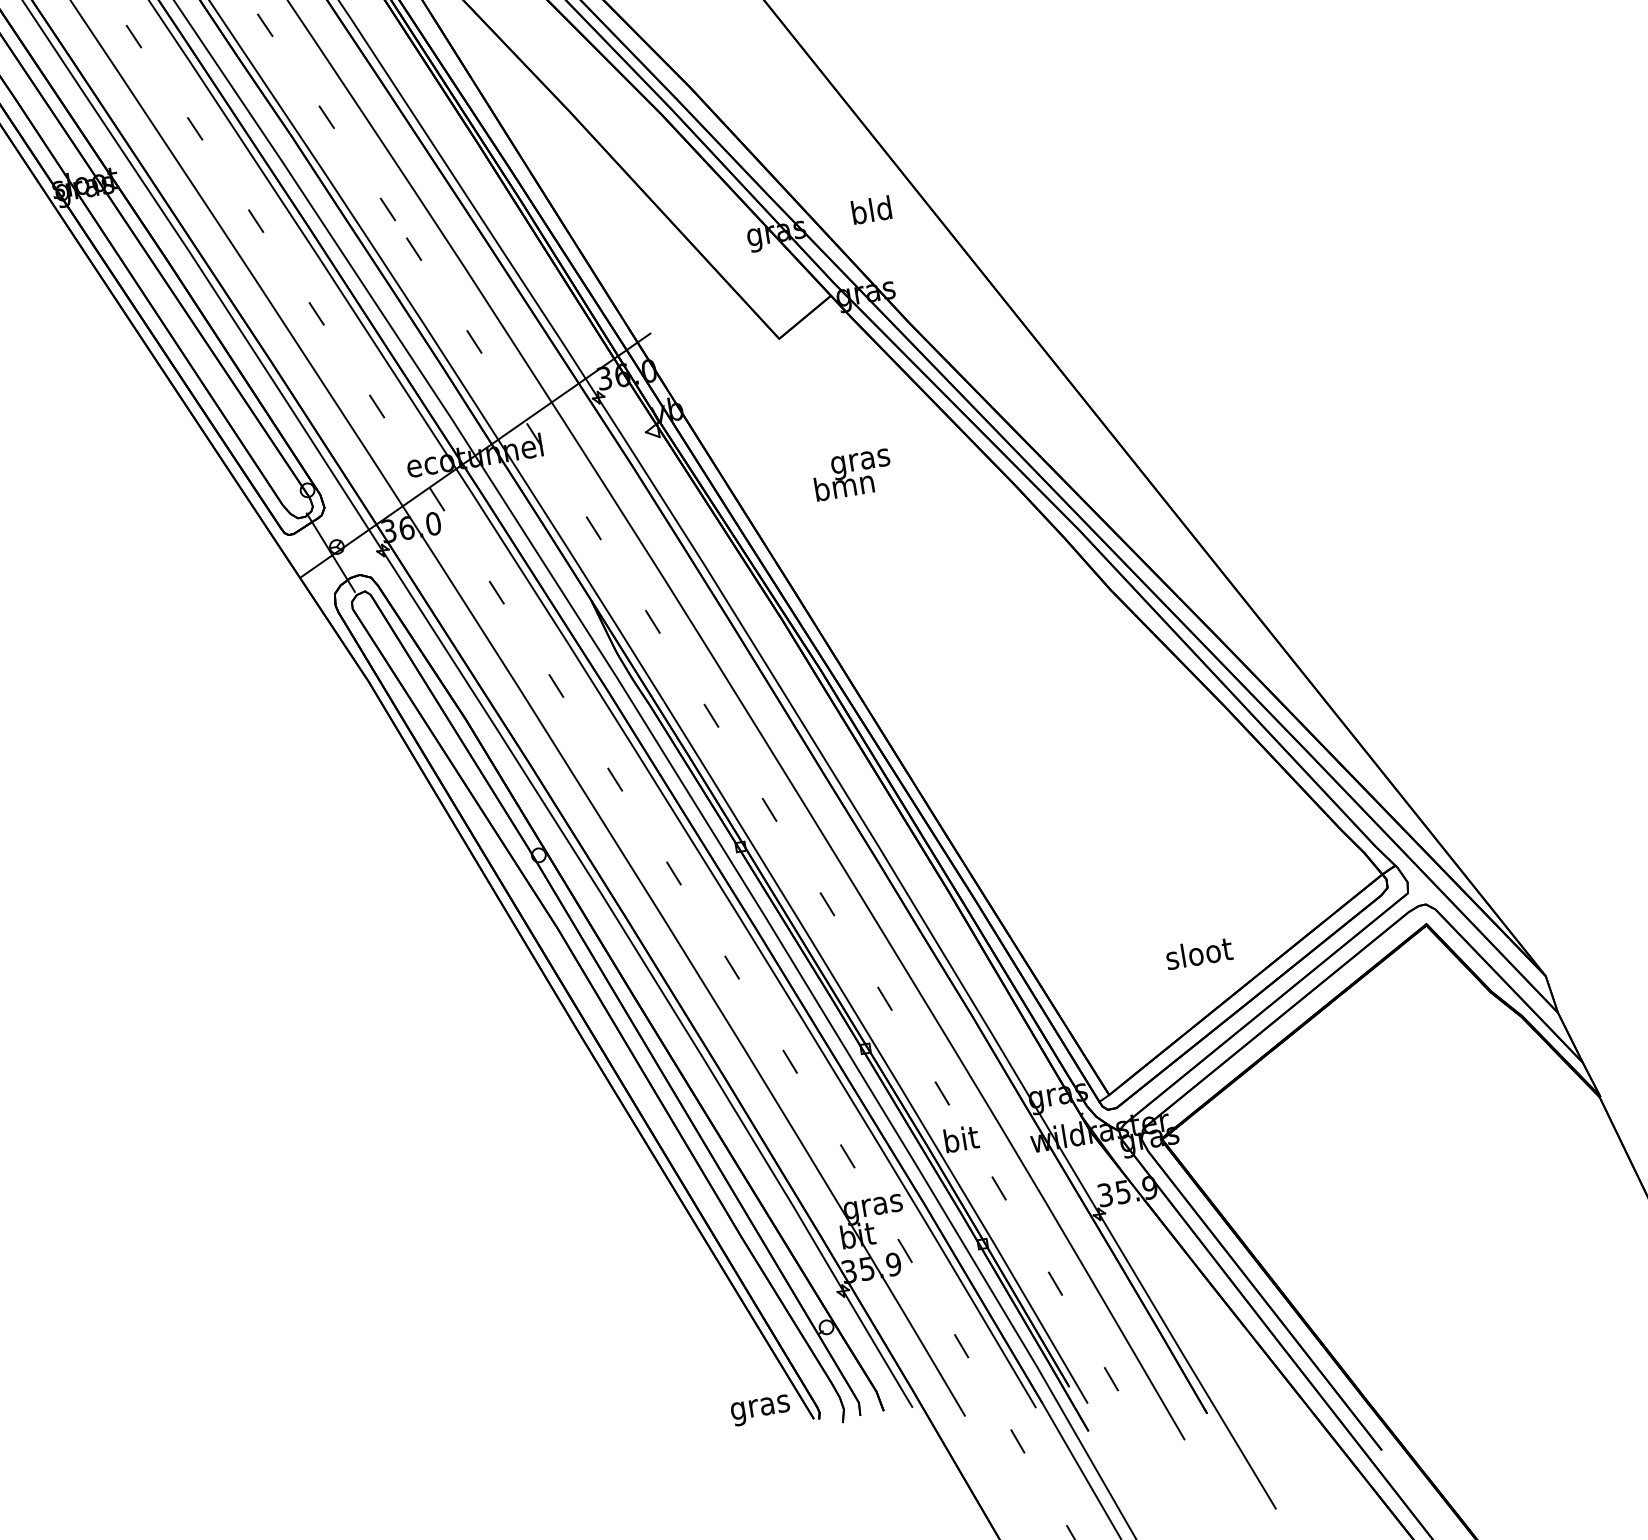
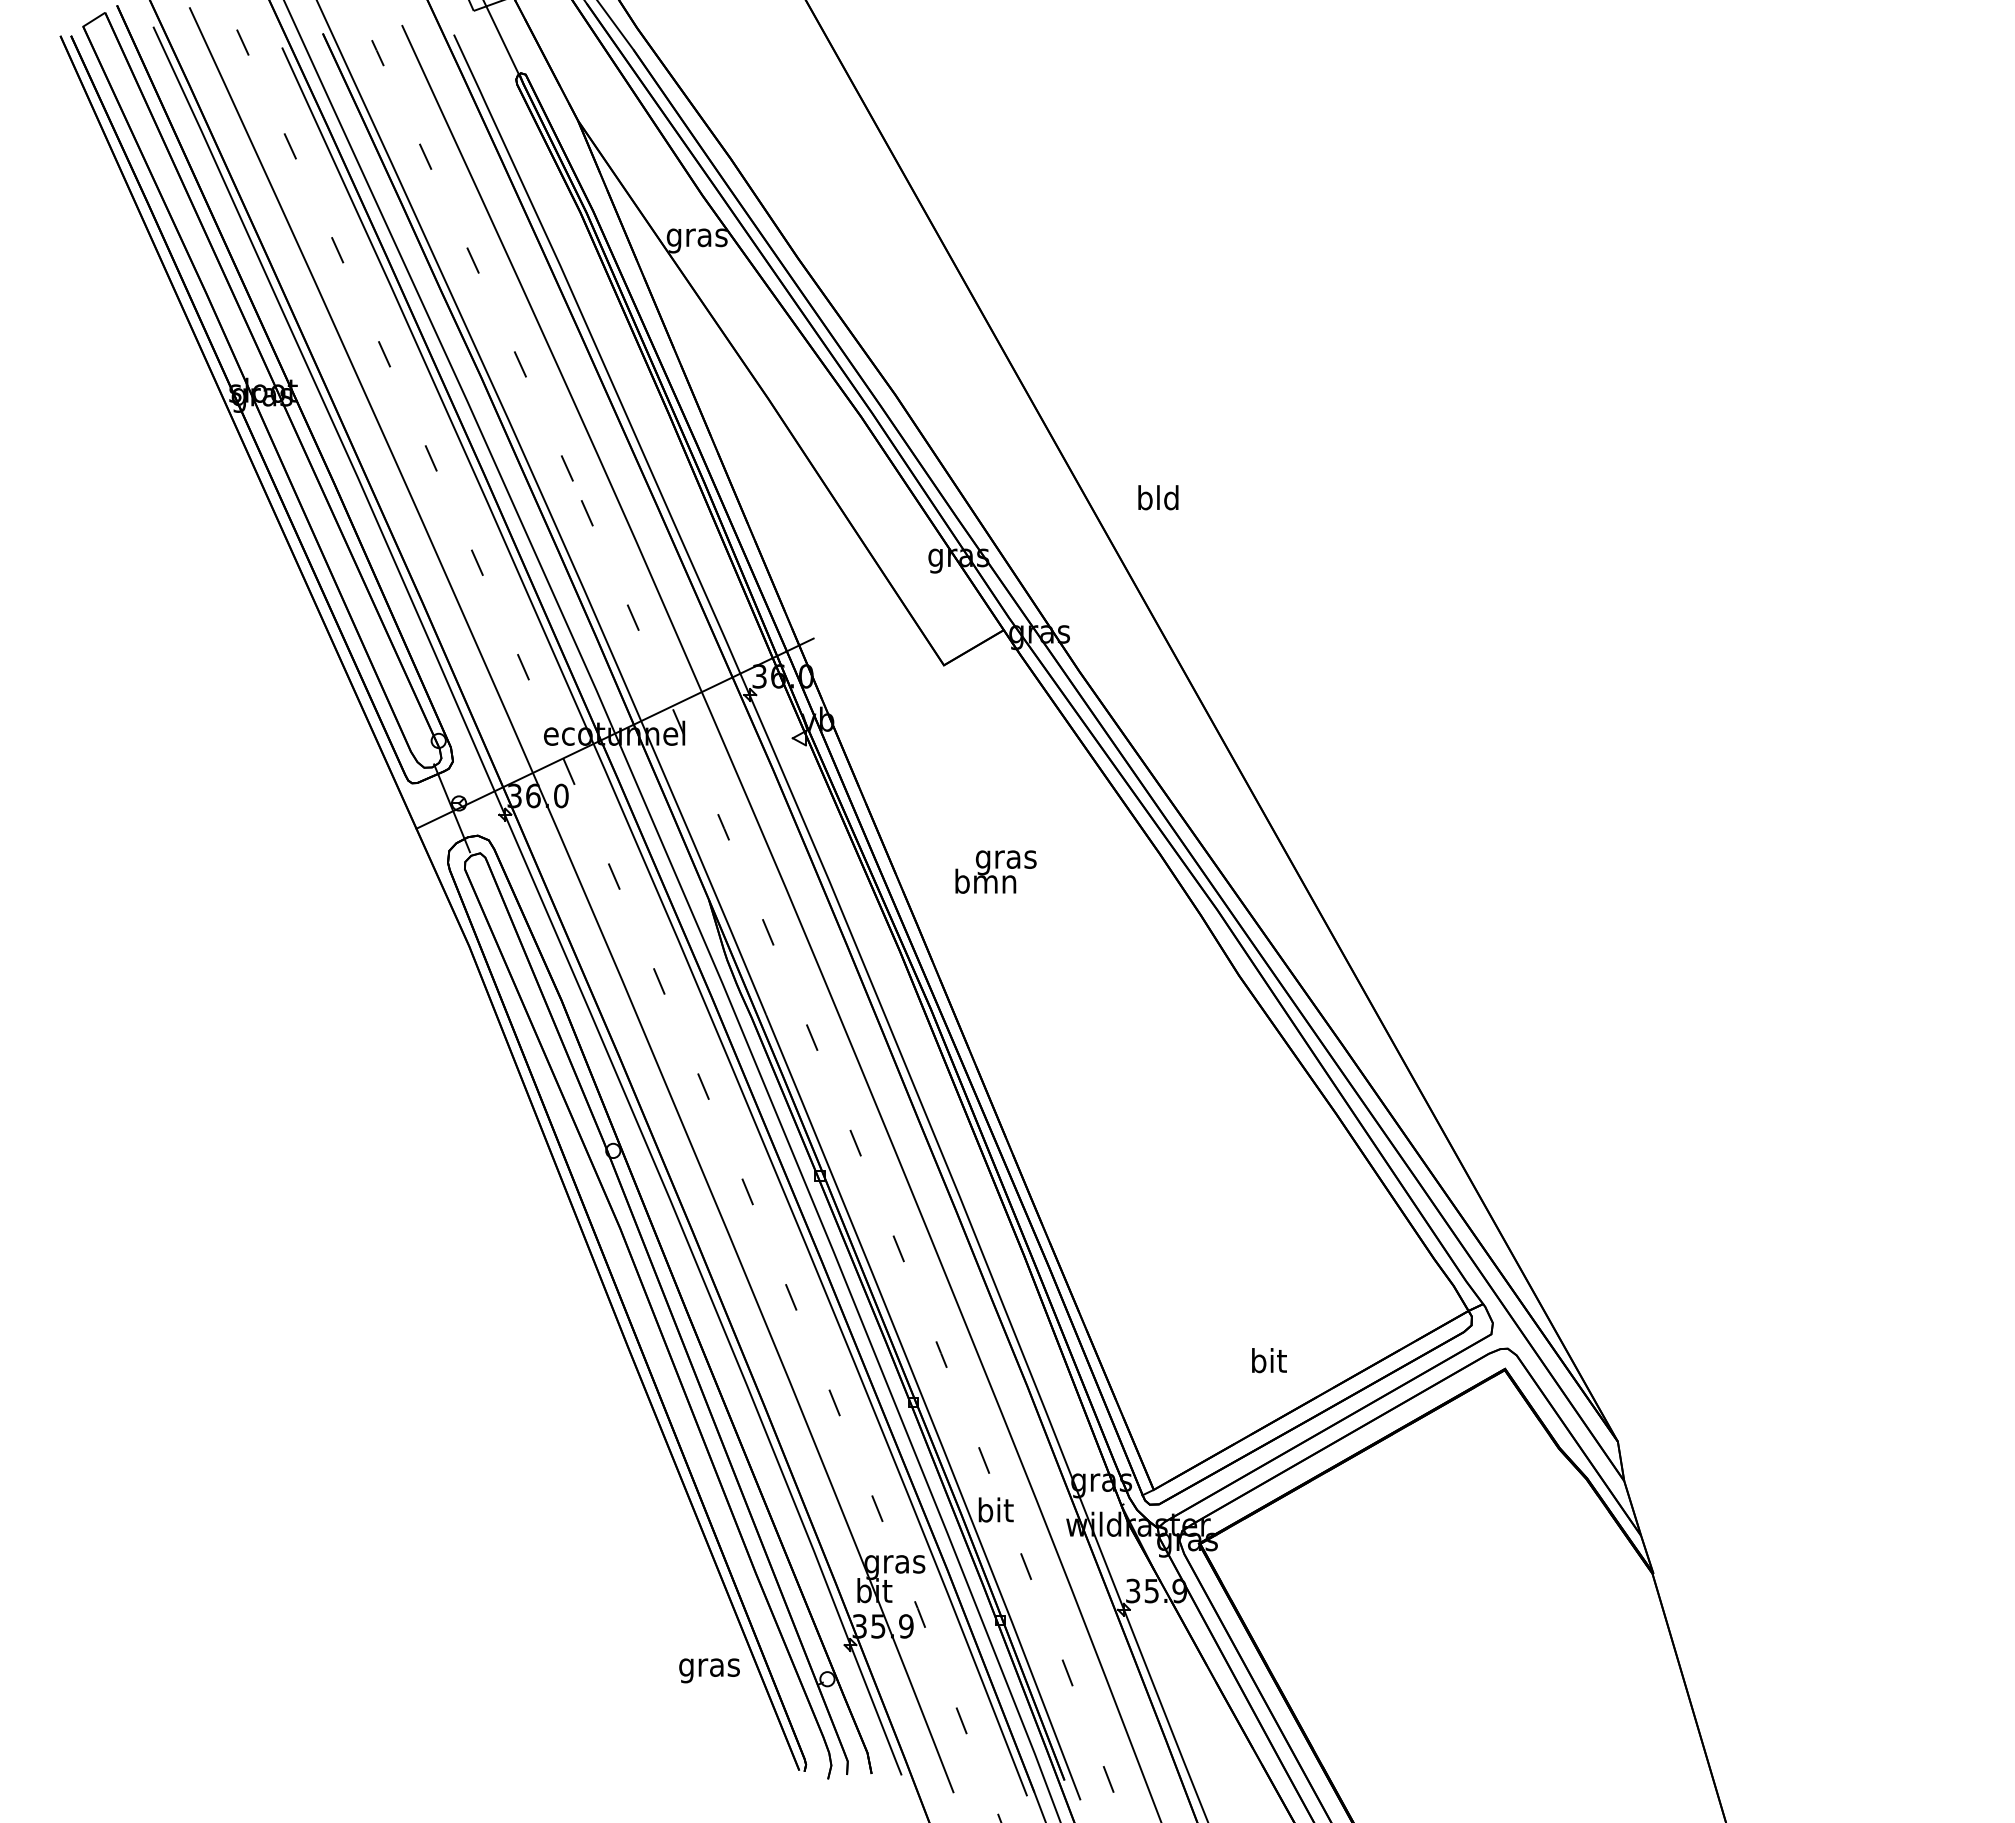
text: (871, 209) -> (1158, 497), moved
text: (852, 474) -> (995, 871), moved
text: (1198, 953) -> (1268, 1360), sloot -> bit
text: (760, 1410) -> (709, 1670), moved

